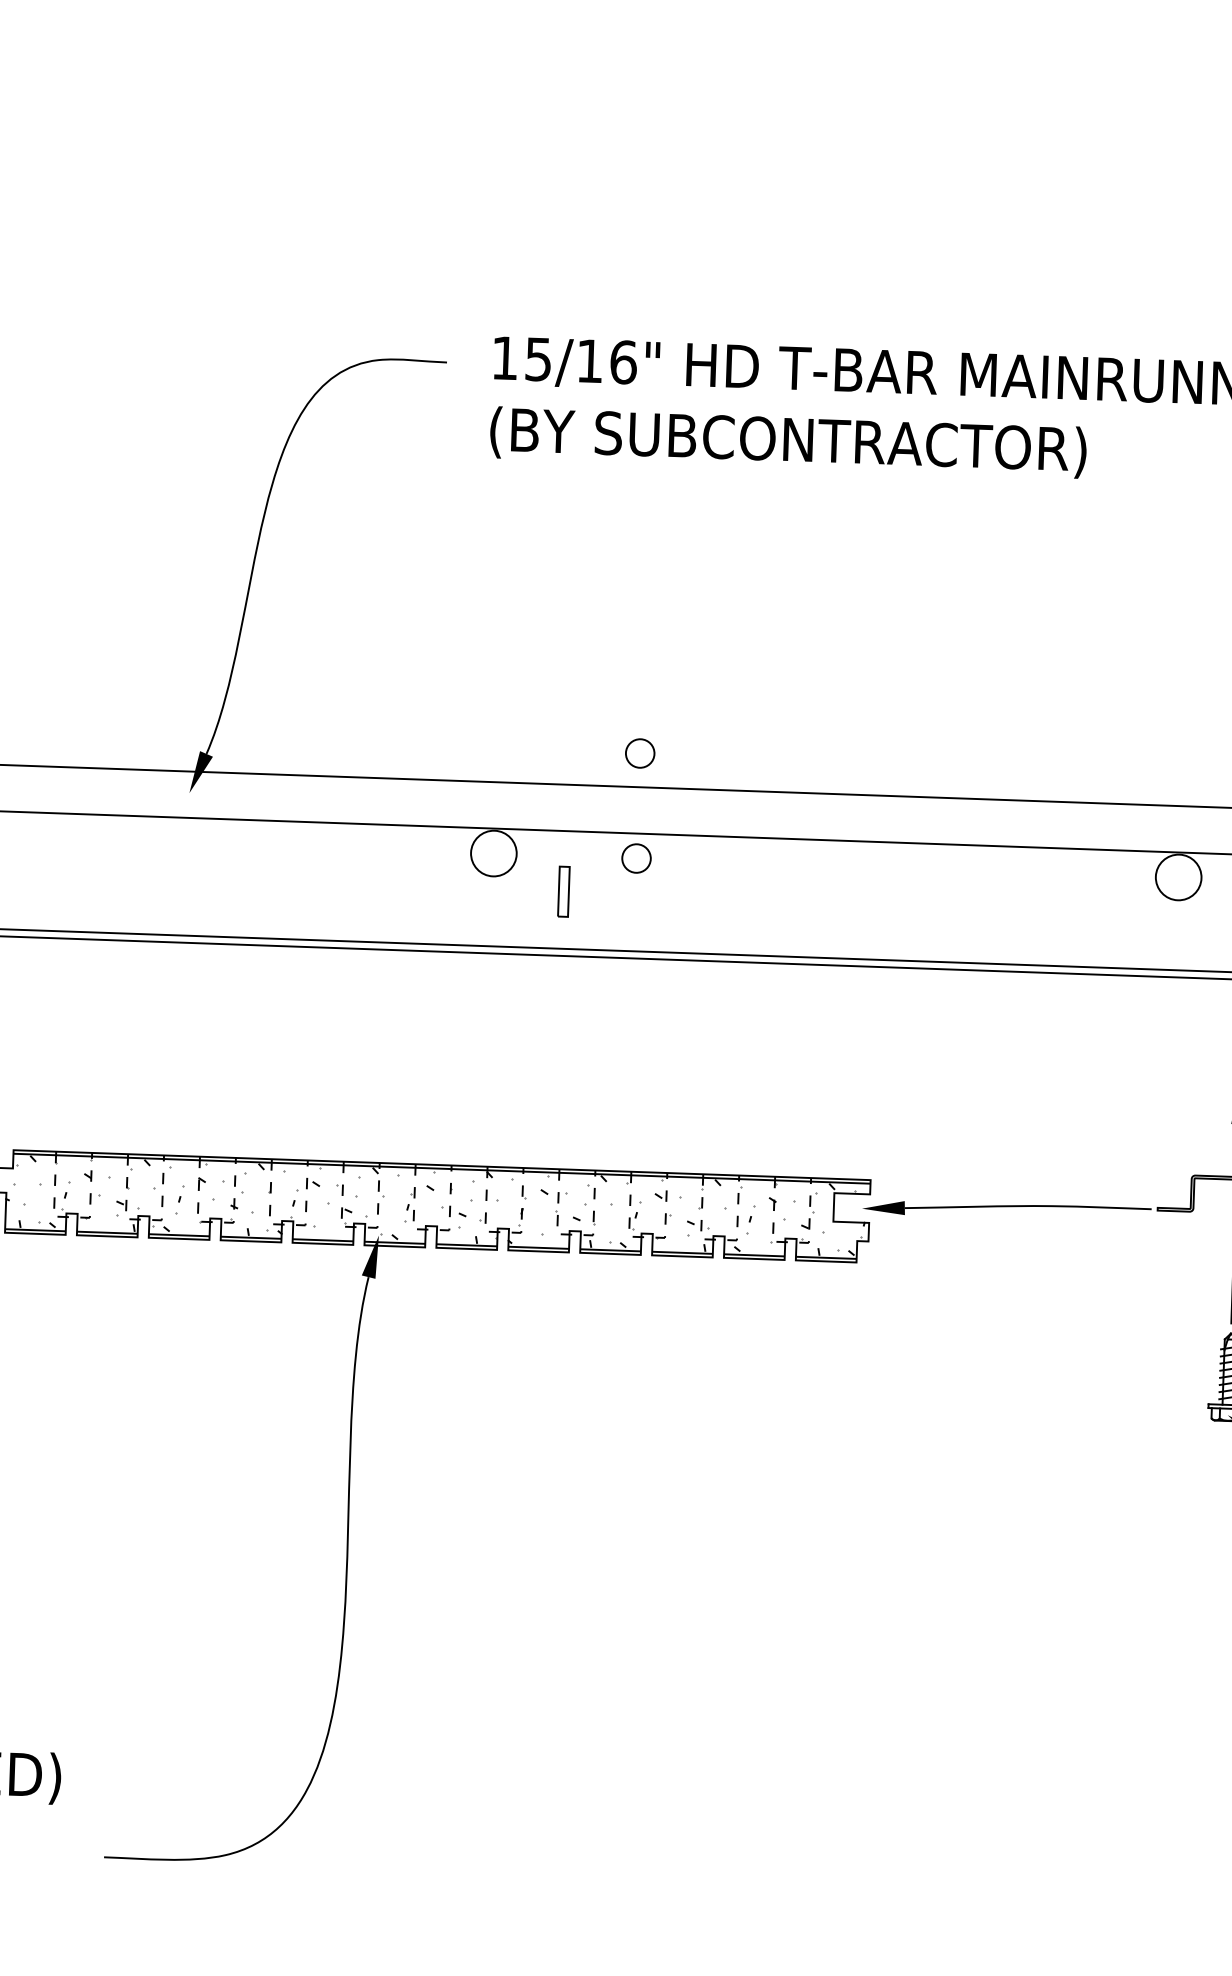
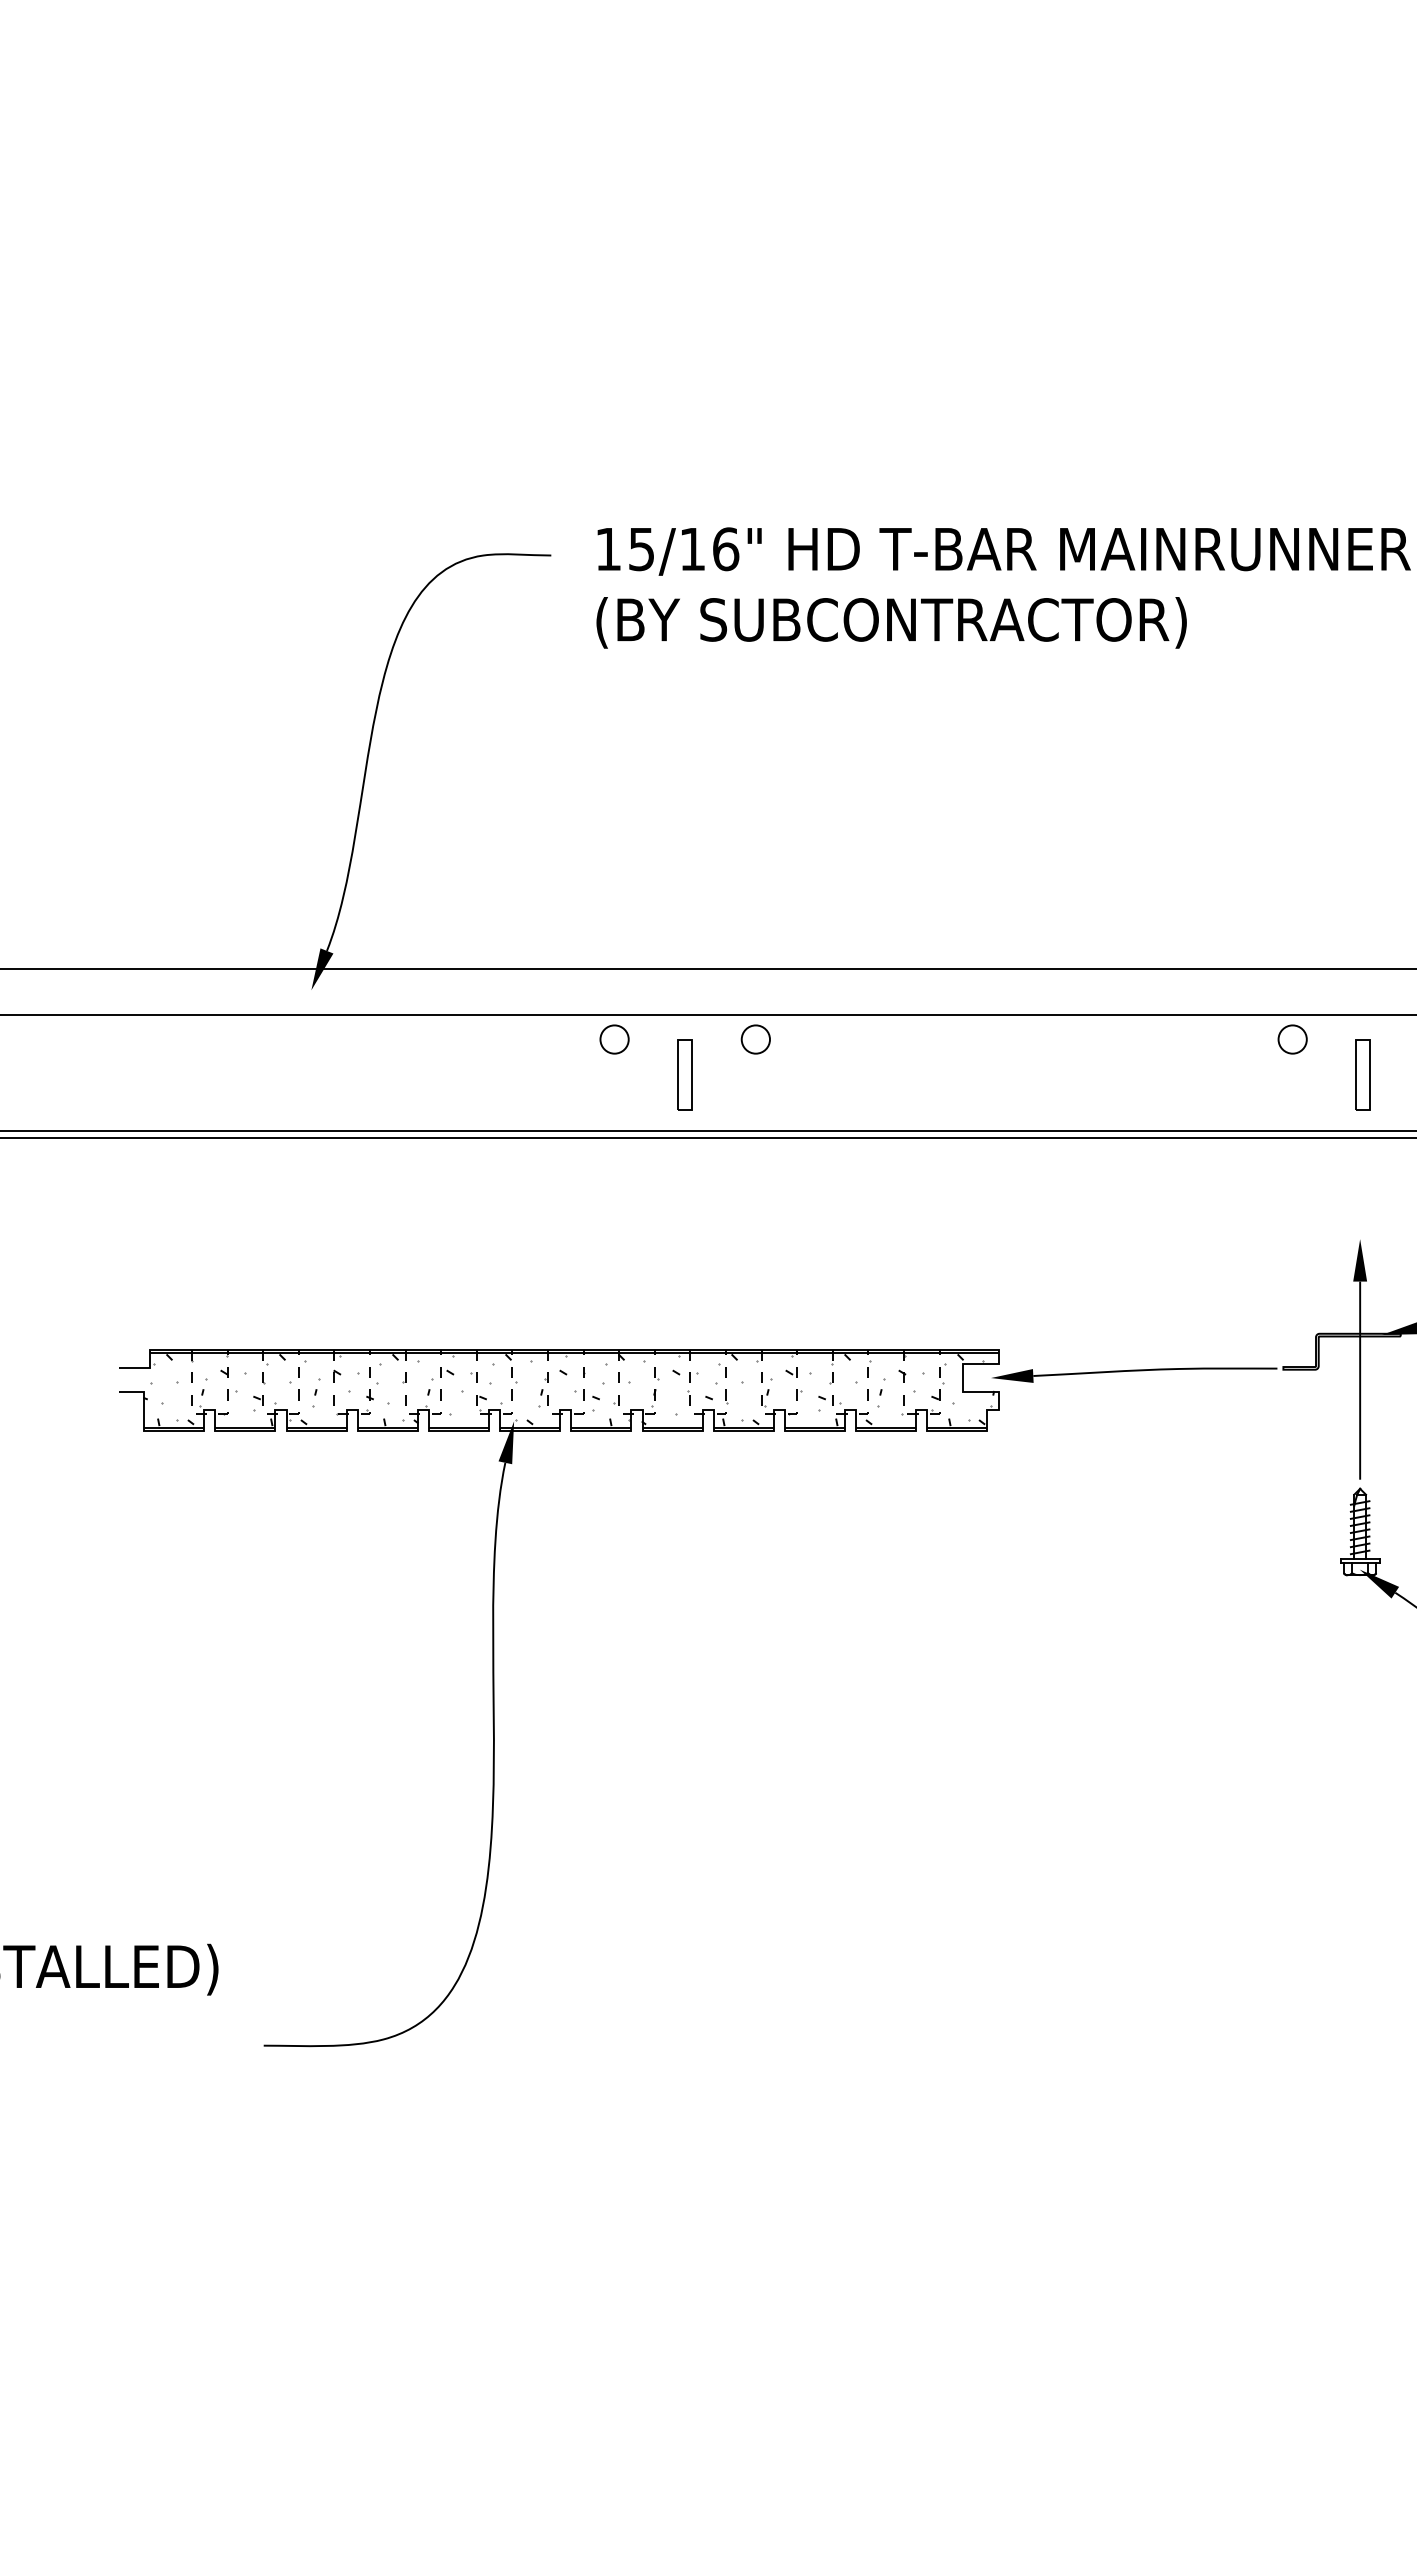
circle: (639, 753) -> (755, 935), removed
circle: (493, 853) -> (614, 1039), size x0.62
circle: (1178, 877) -> (1292, 1039), size x0.62
part: (563, 891) -> (684, 1074), size x1.43

